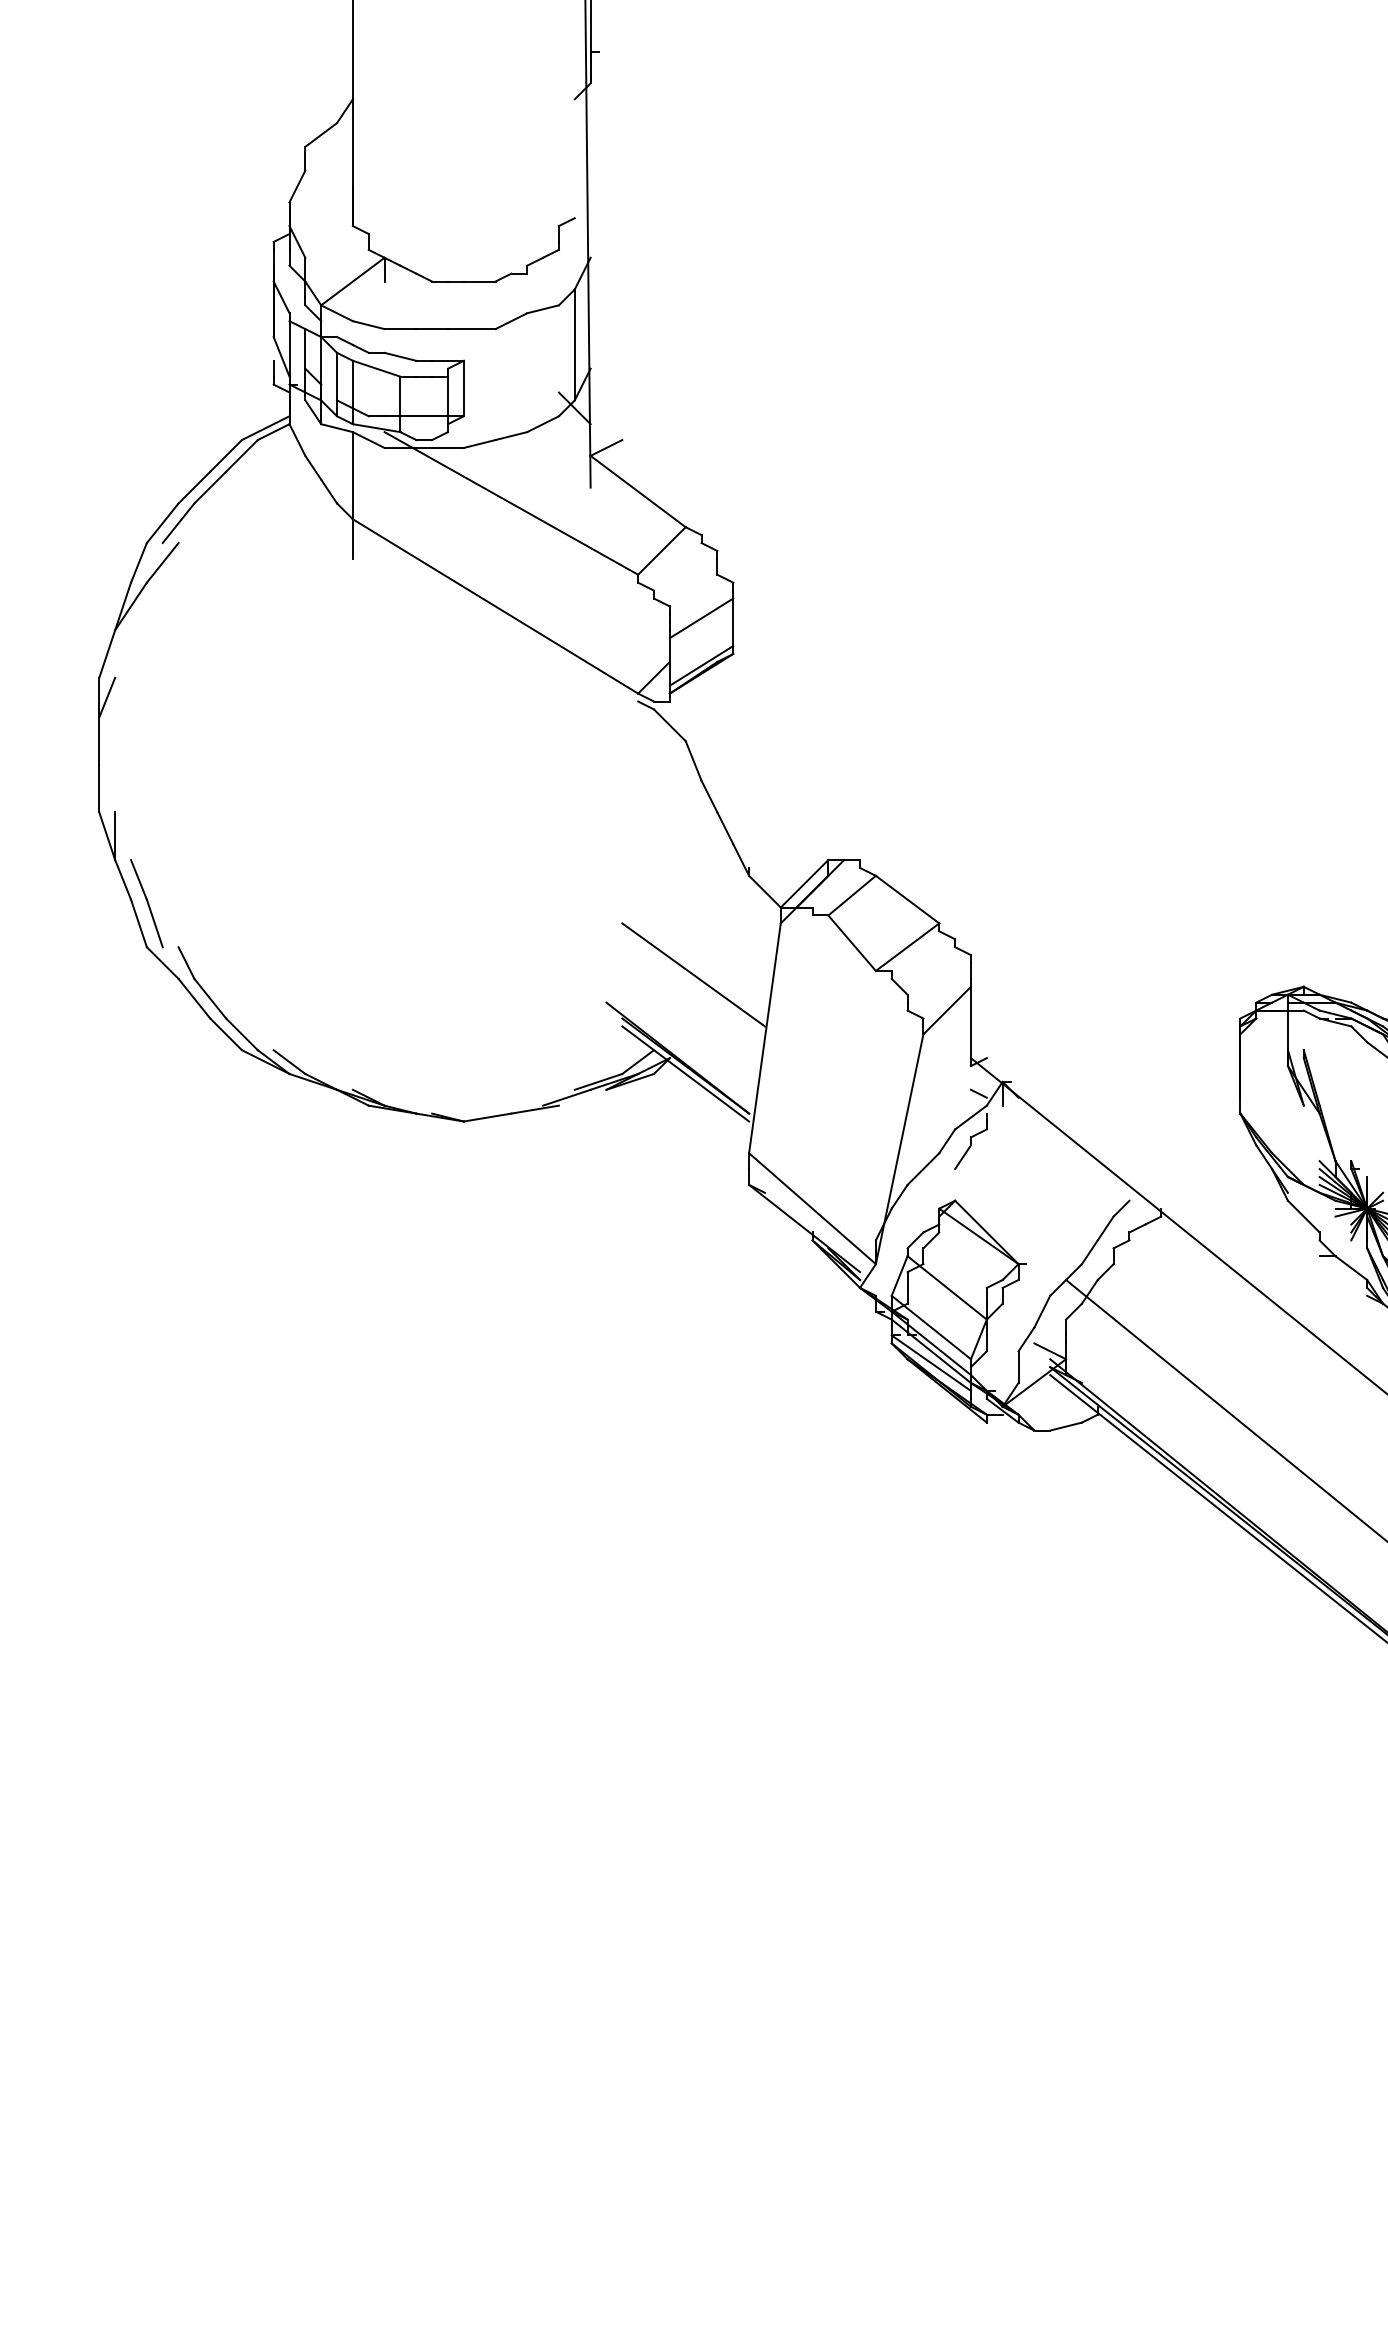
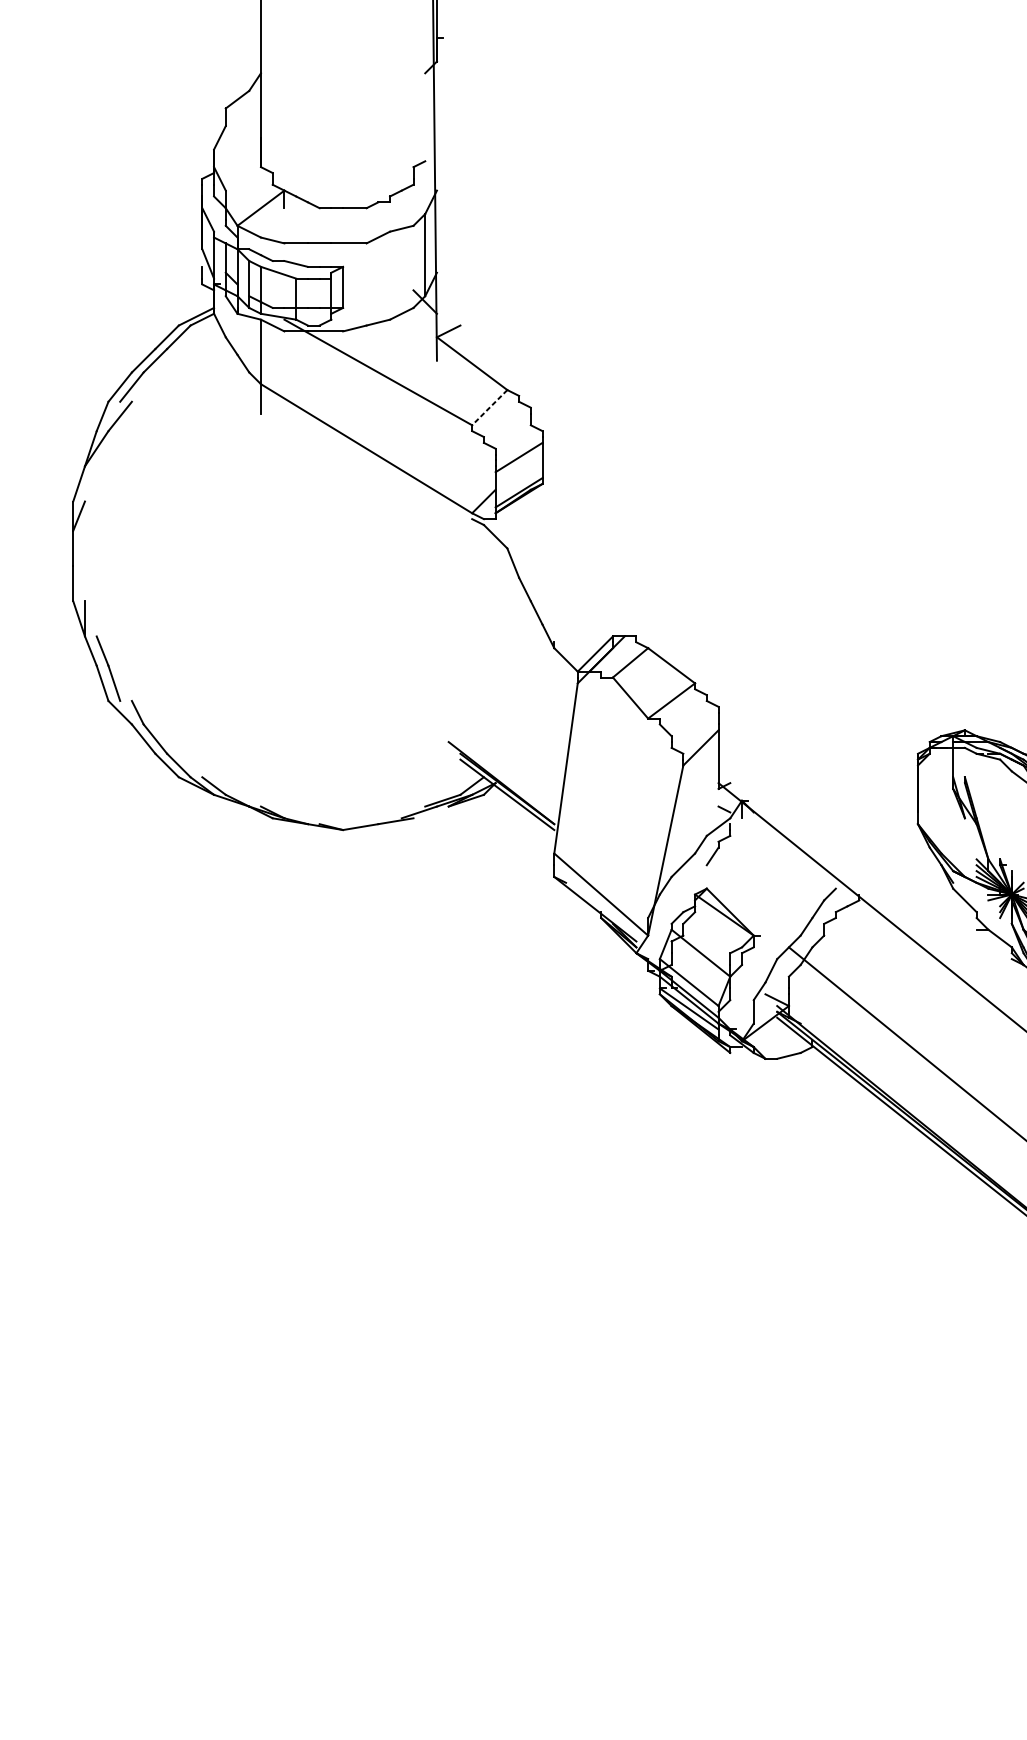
line: (661, 550) -> (489, 407), solid -> dashed
line: (693, 974) -> (513, 721), removed

